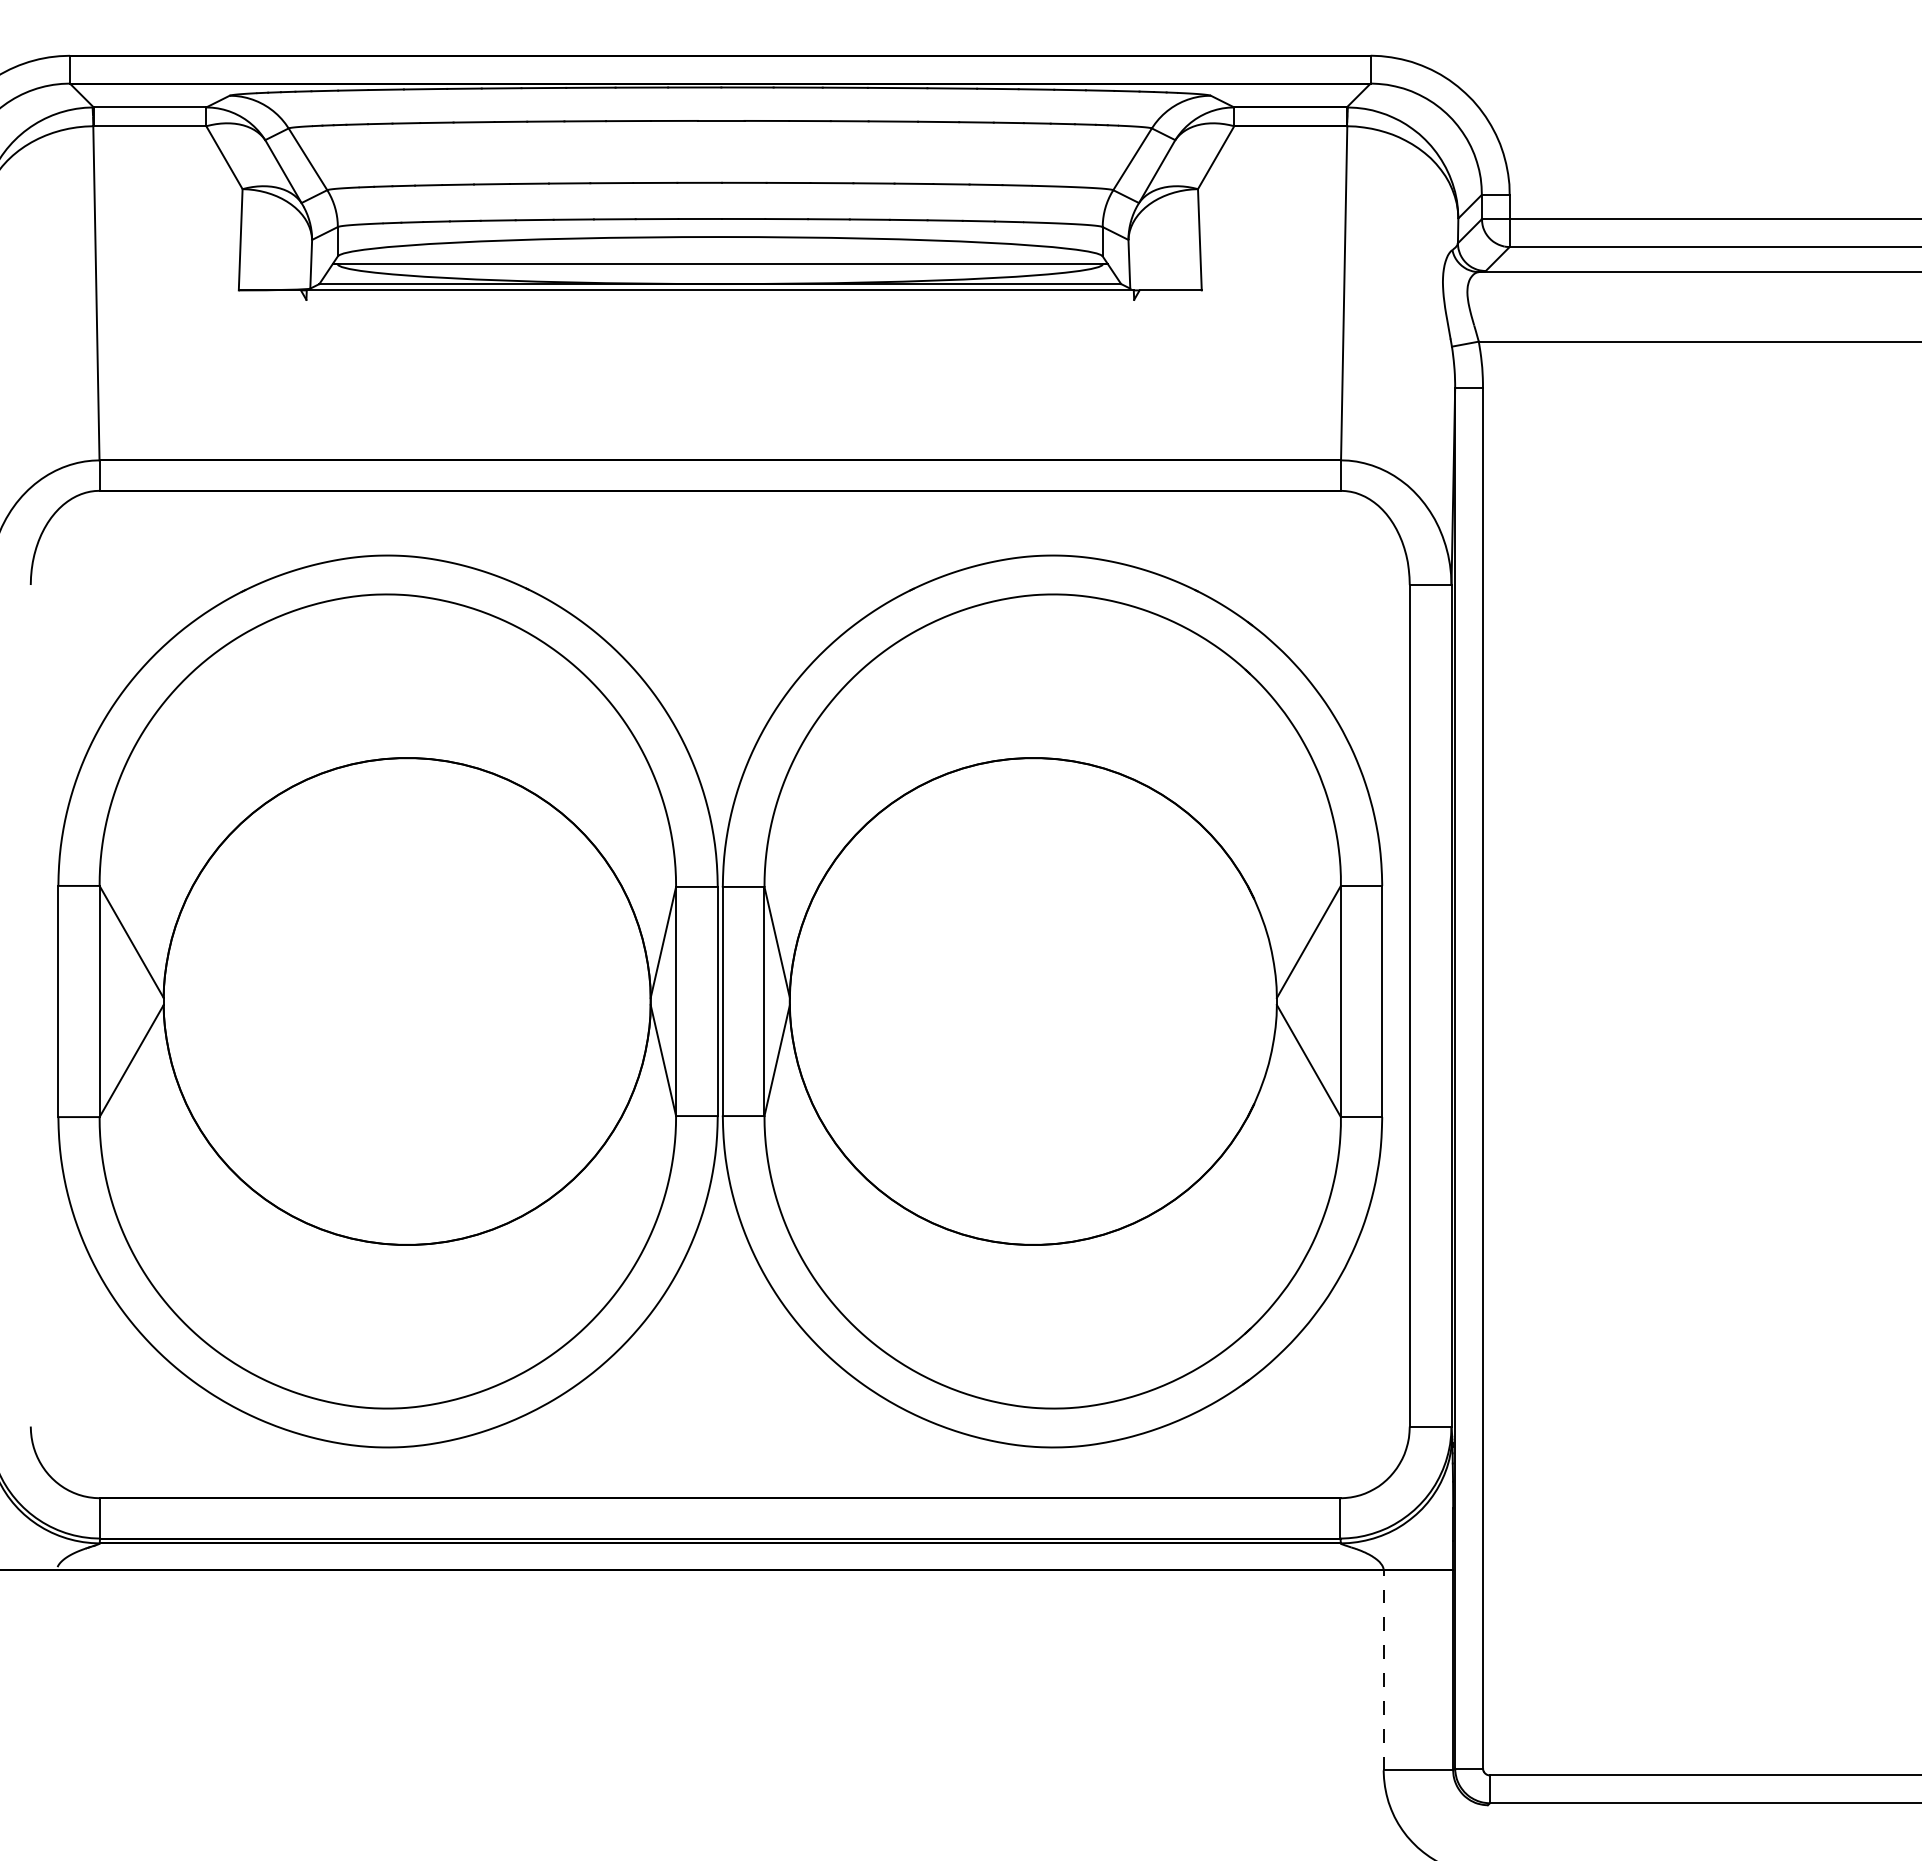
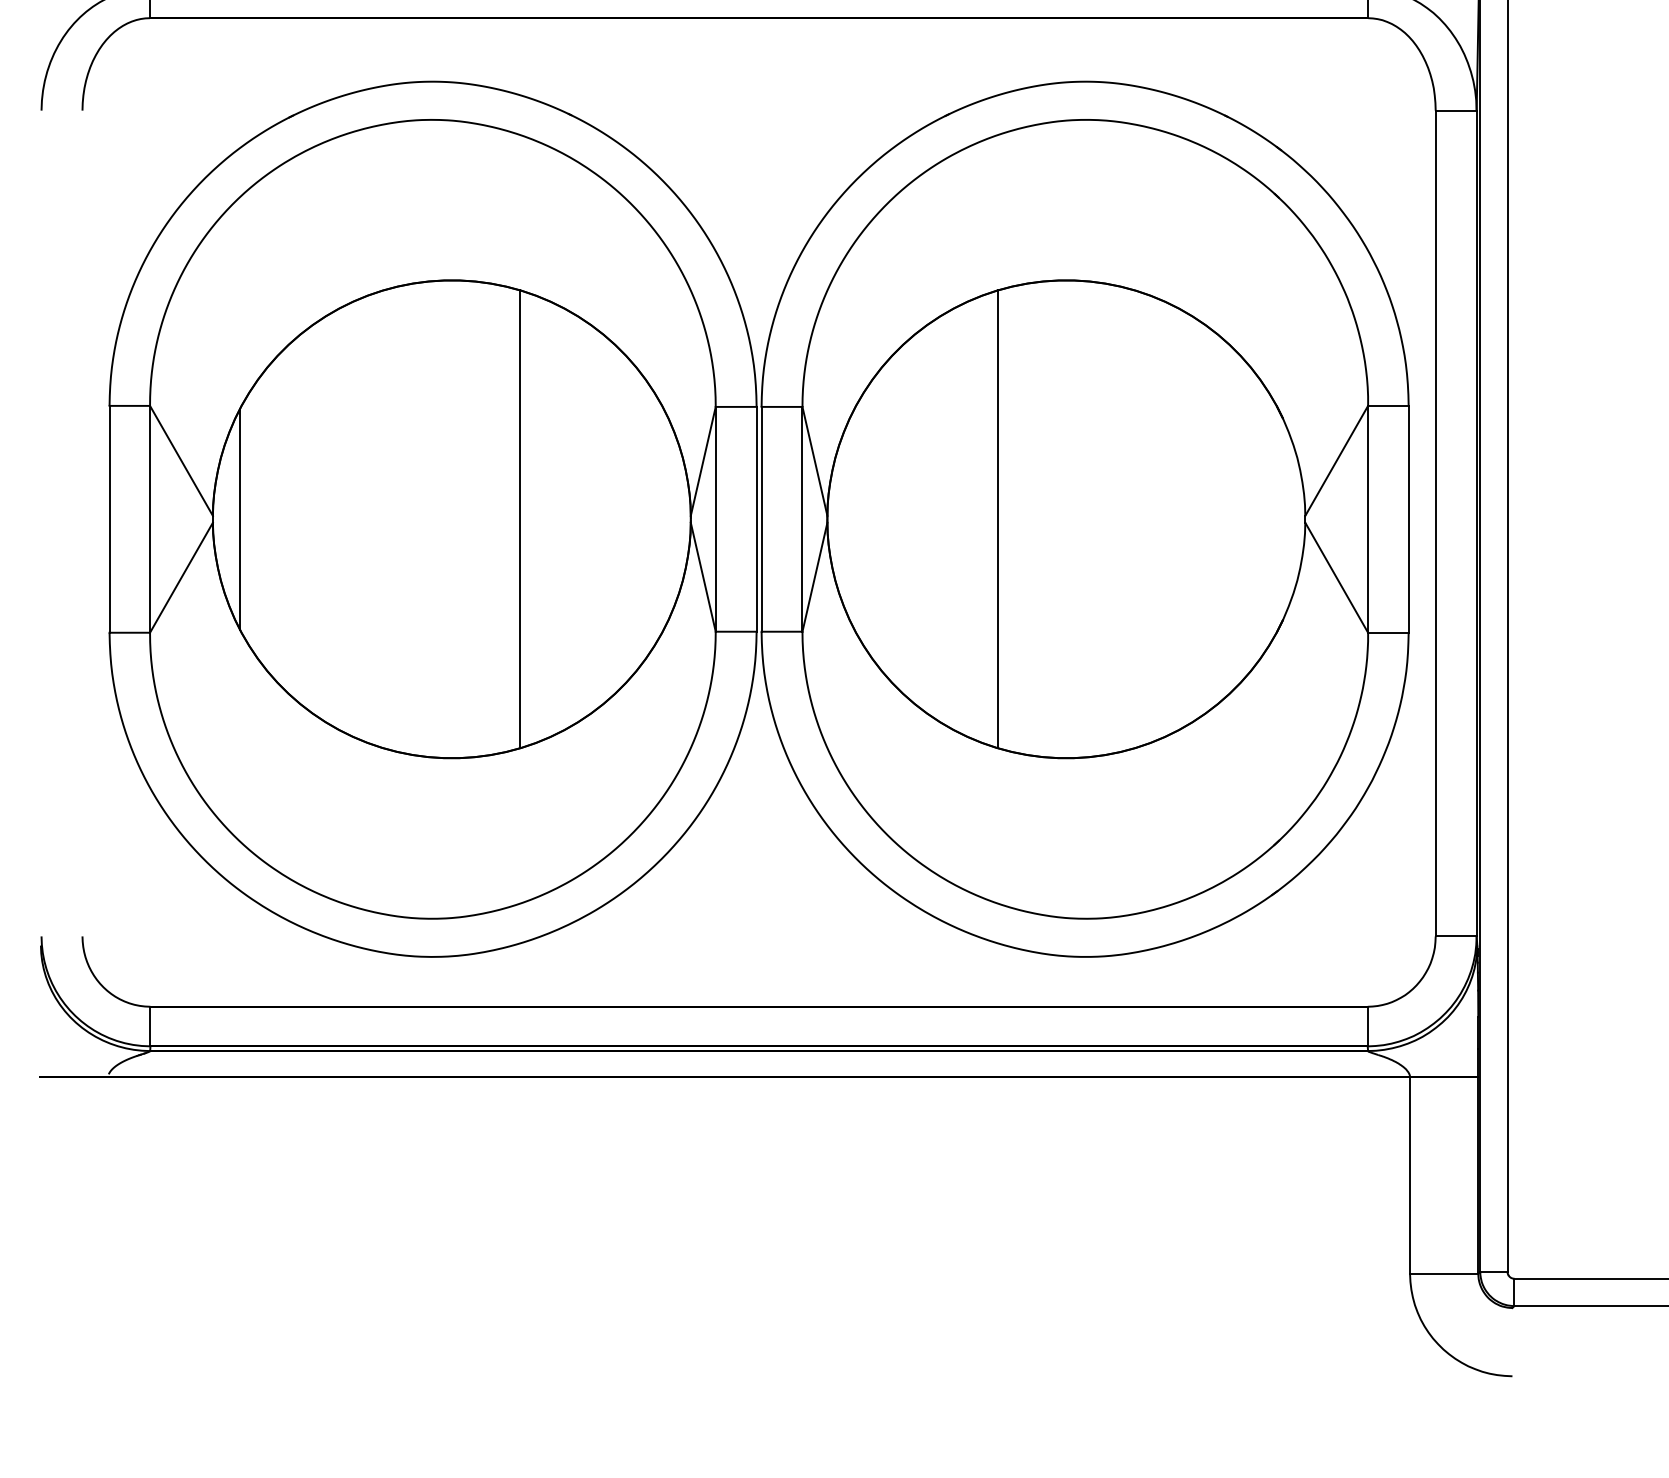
line: (191, 1001) -> (240, 519), added
line: (476, 1001) -> (519, 519), added
line: (963, 1001) -> (997, 519), added
line: (1383, 1669) -> (1409, 1174), dashed -> solid

